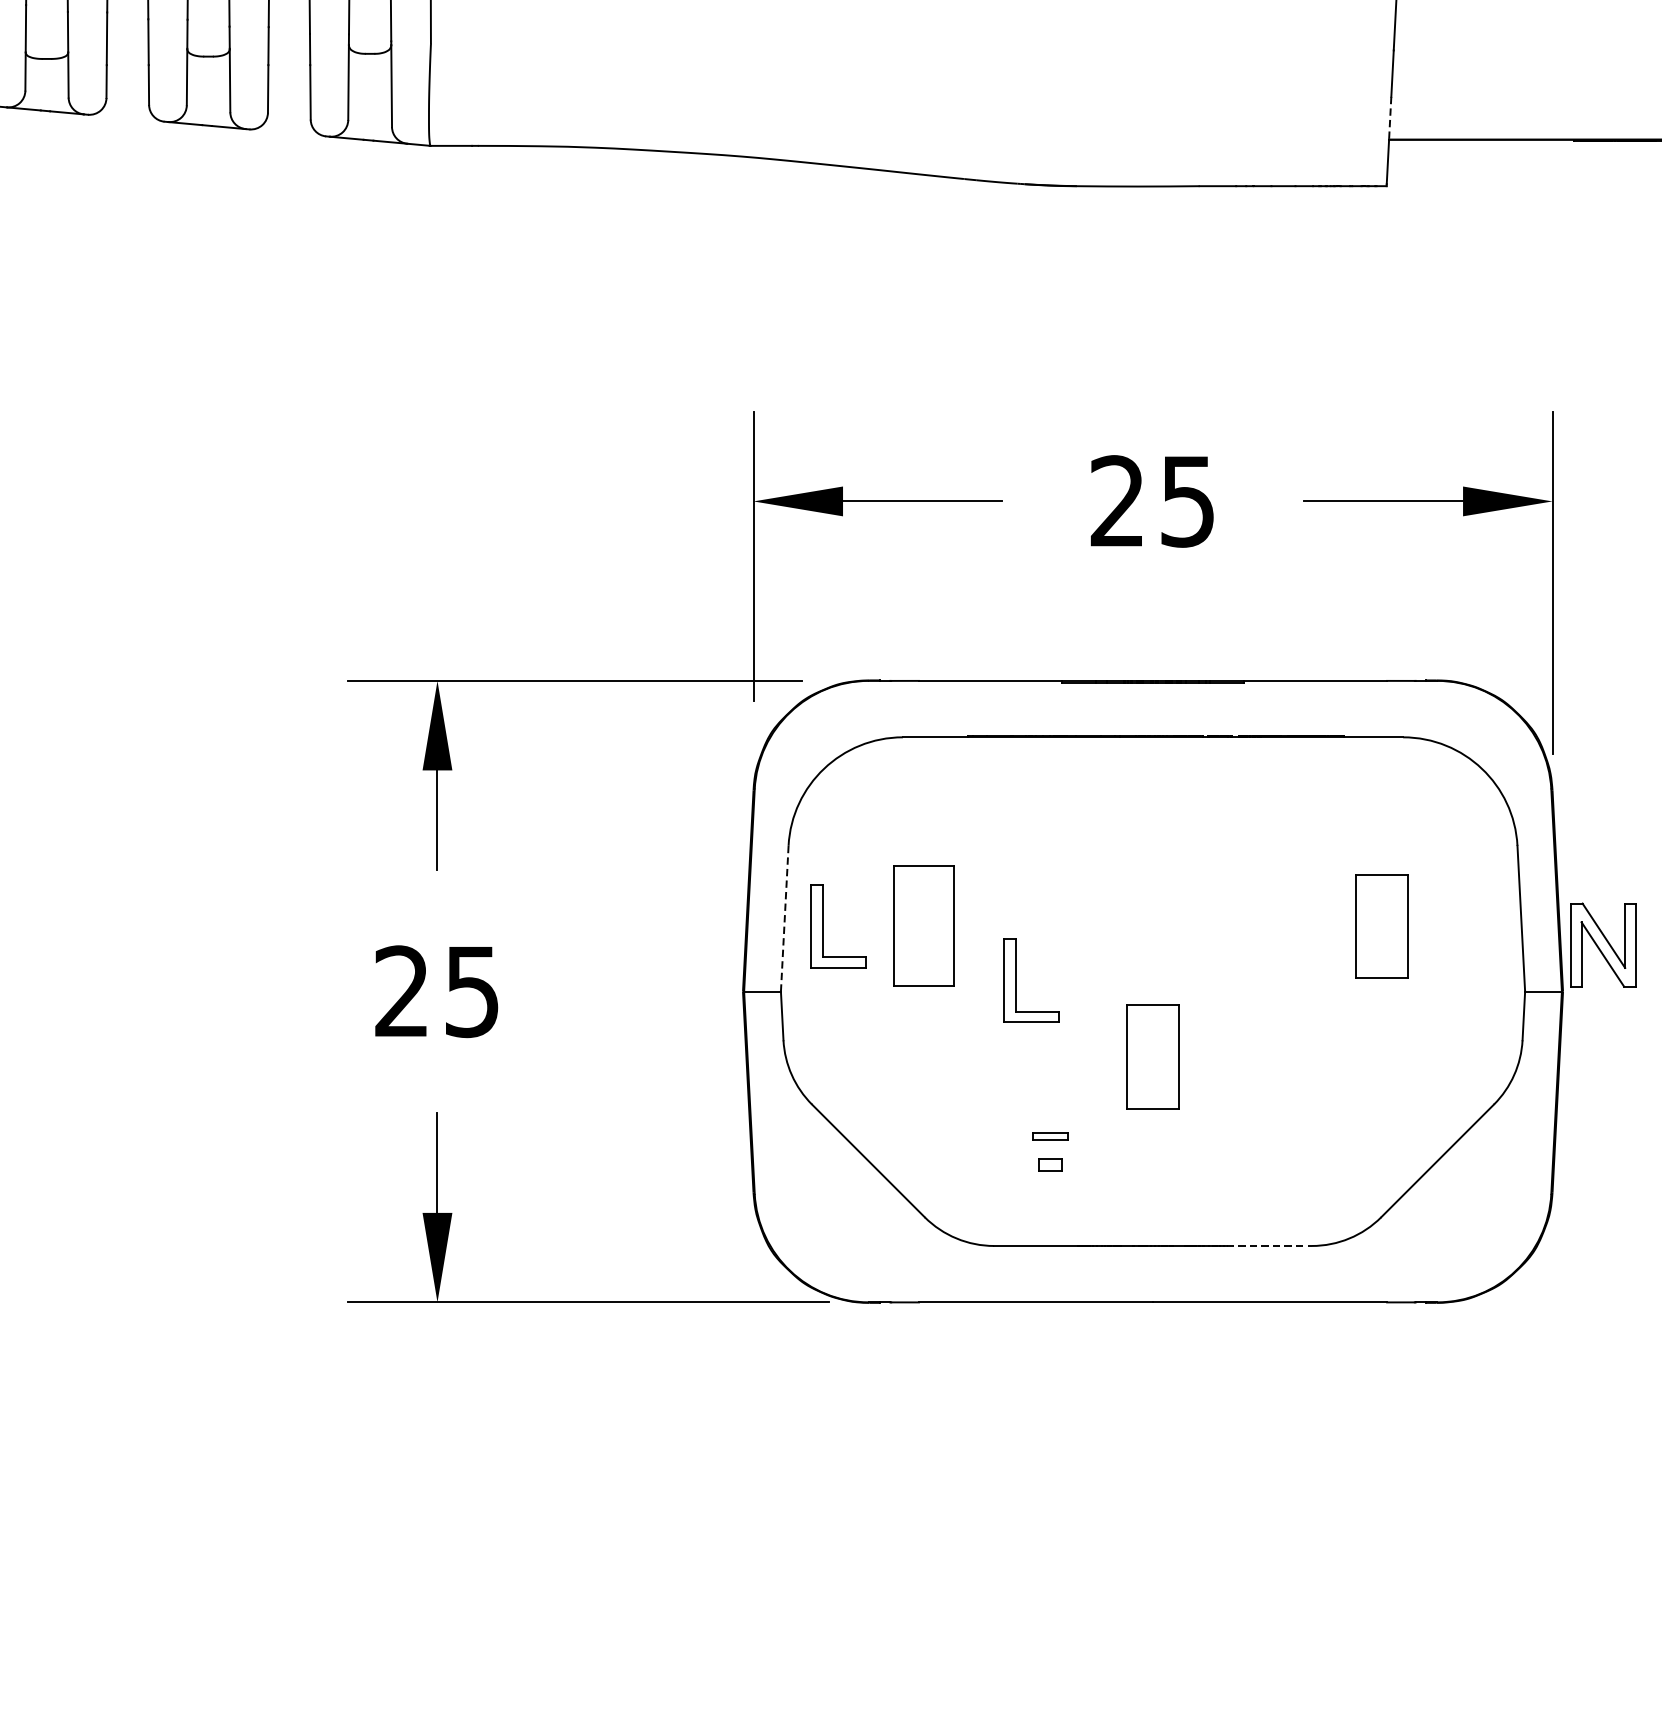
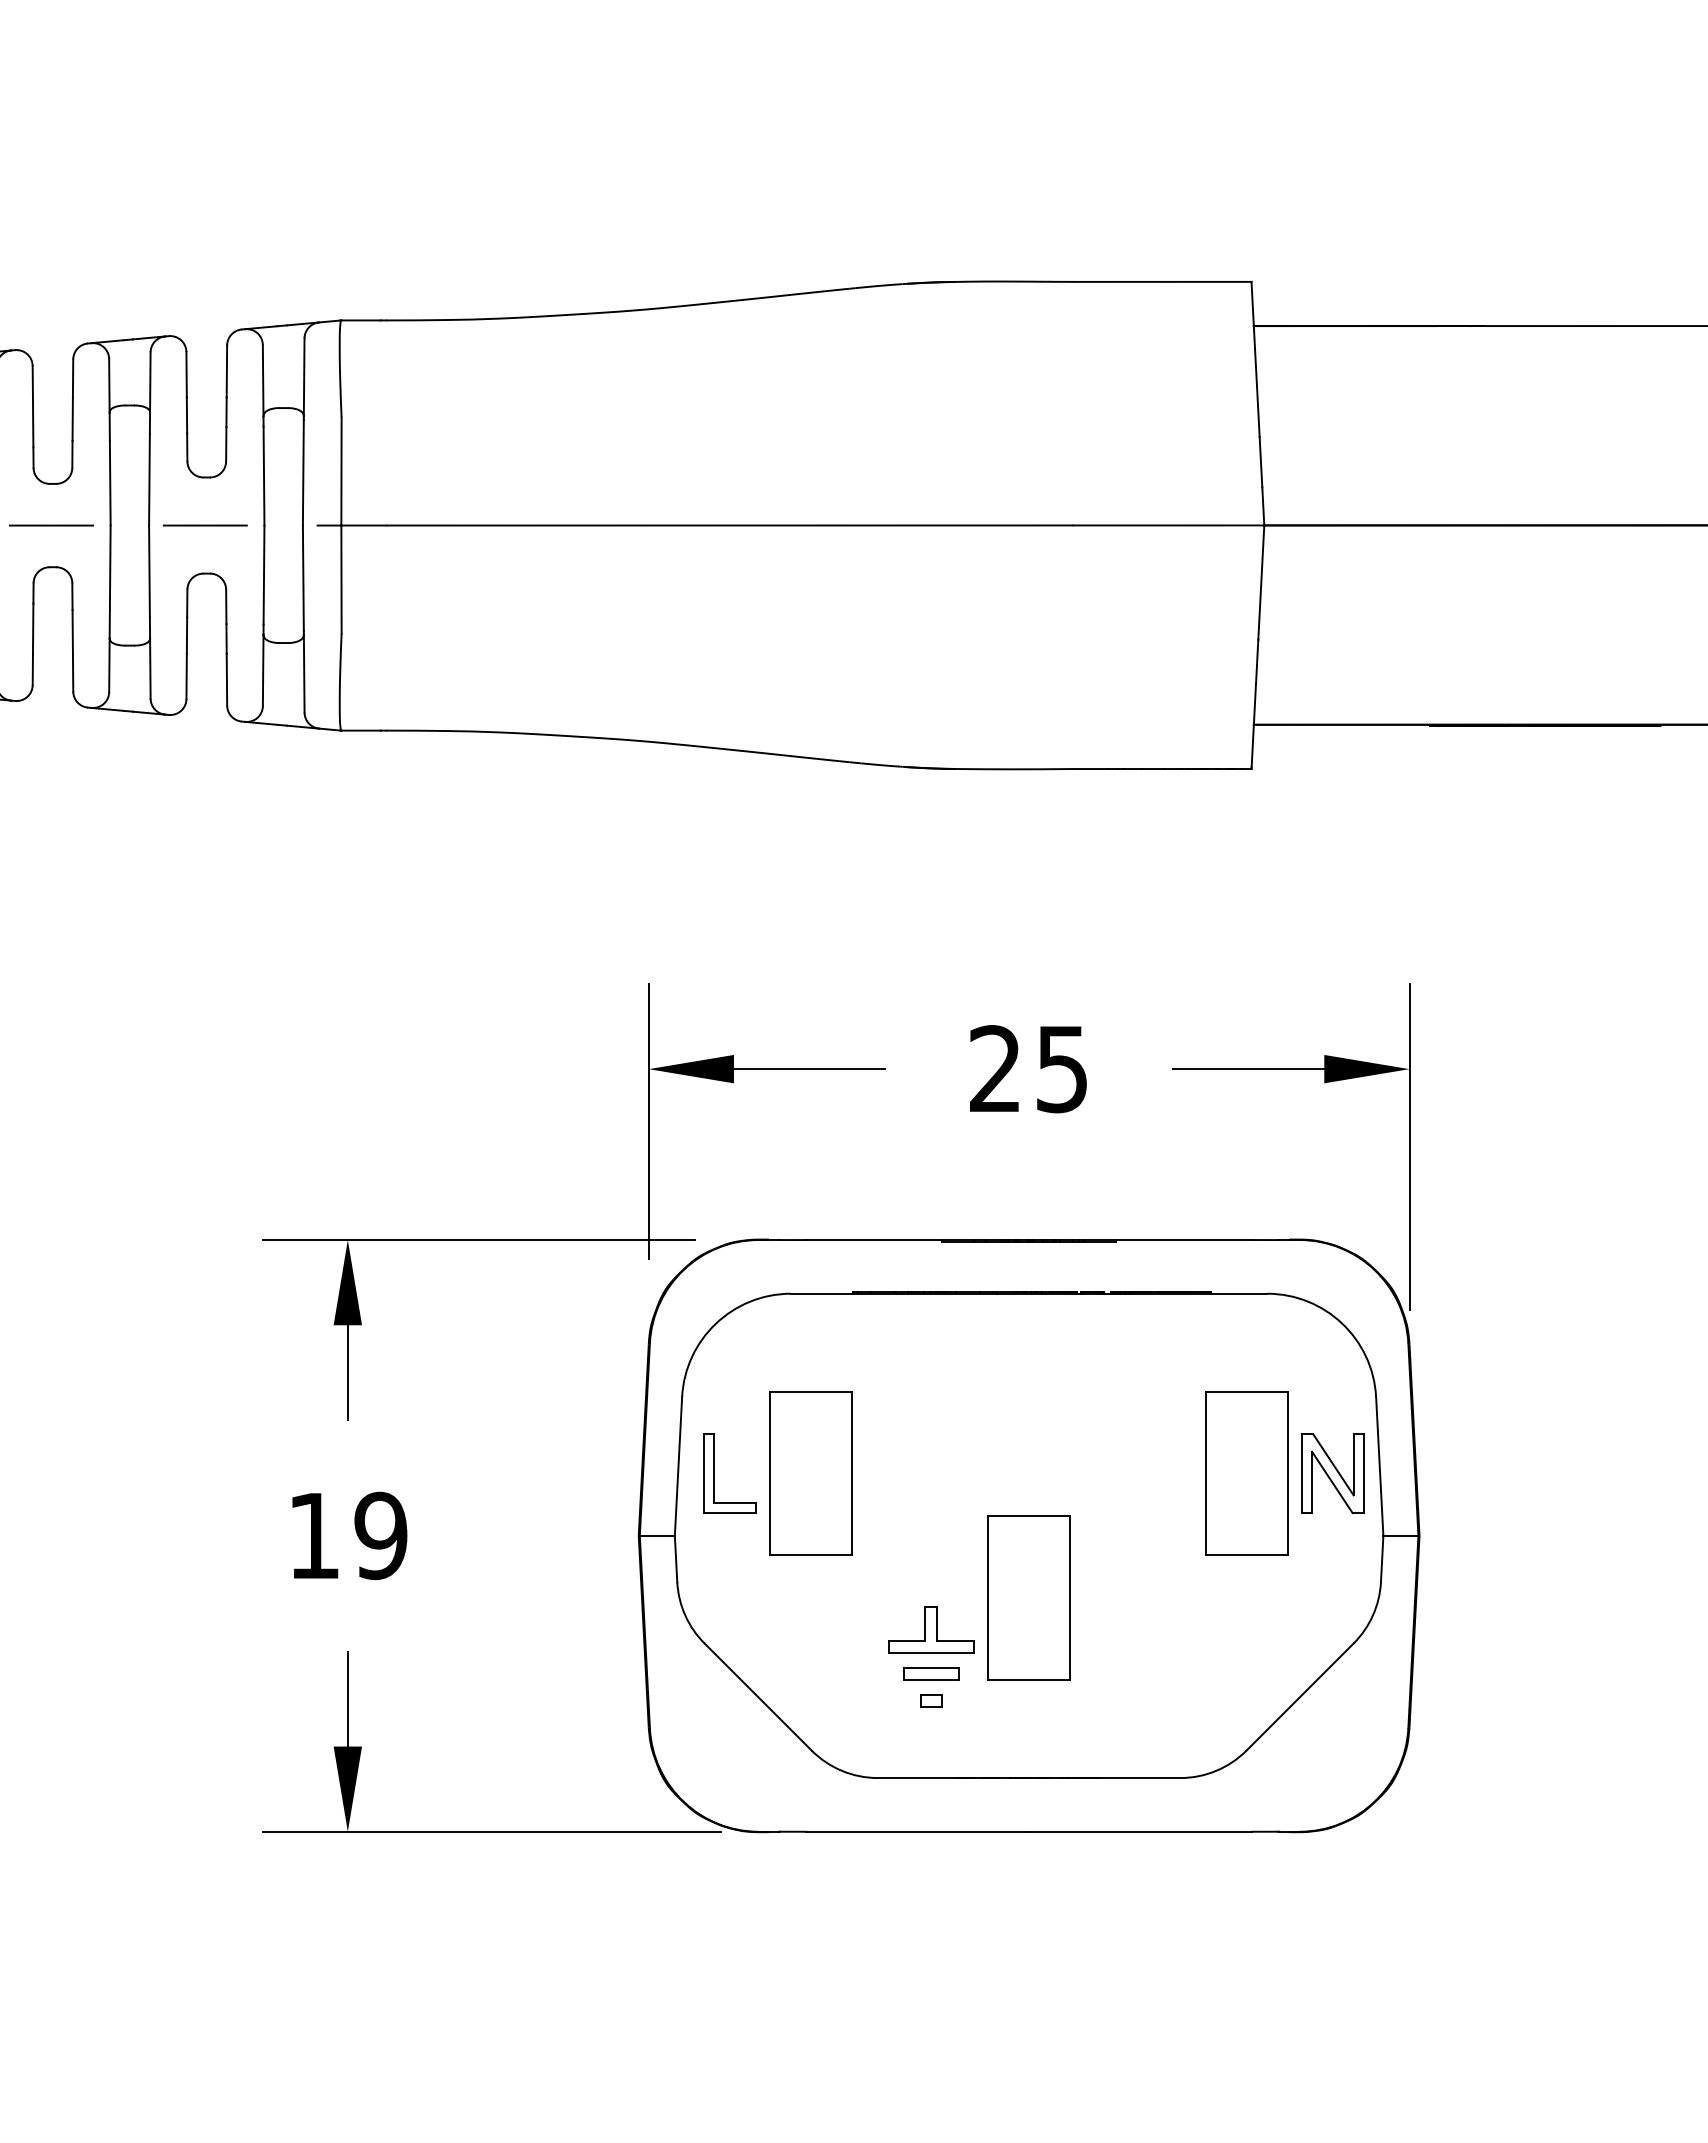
line: (1389, 118) -> (1254, 704), dashed -> solid
line: (784, 918) -> (678, 1466), dashed -> solid
part: (923, 926) -> (810, 1473), size x1.43
part: (1381, 926) -> (1246, 1473), size x1.67
part: (1602, 945) -> (1332, 1473), moved
part: (1015, 980) -> (898, 1525), removed
text: (437, 991) -> (347, 1535), 25 -> 19
part: (1152, 1056) -> (1028, 1597), size x1.67
part: (1050, 1089) -> (931, 1629), added
part: (1050, 1136) -> (931, 1673), size x1.67
line: (1268, 1246) -> (1139, 1778), dashed -> solid

